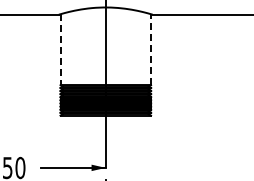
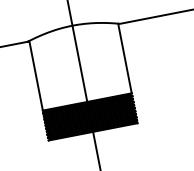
line: (151, 49) -> (125, 58), dashed -> solid
line: (60, 50) -> (36, 76), dashed -> solid

